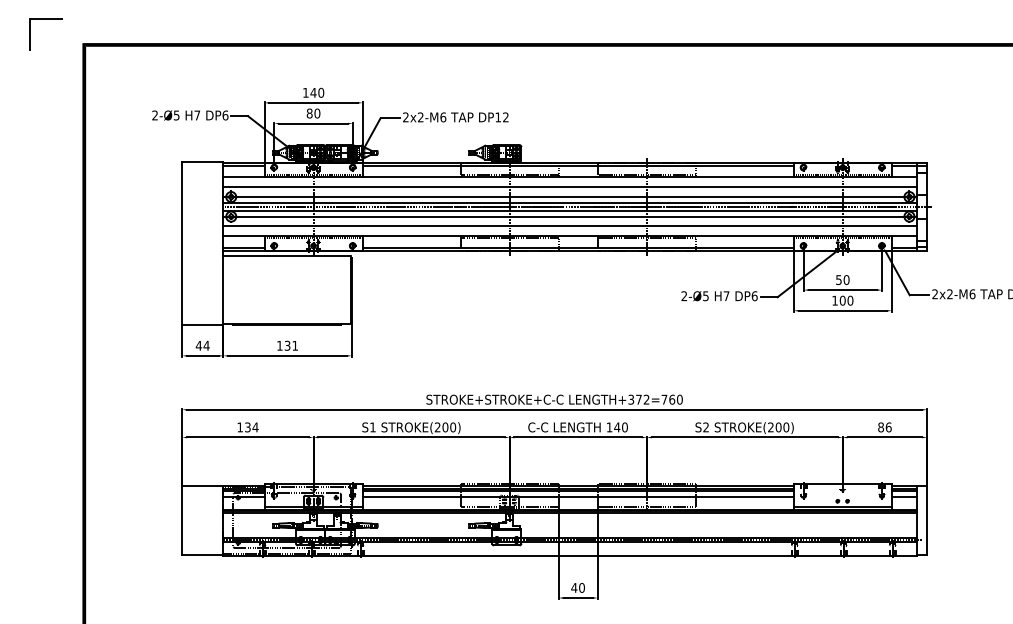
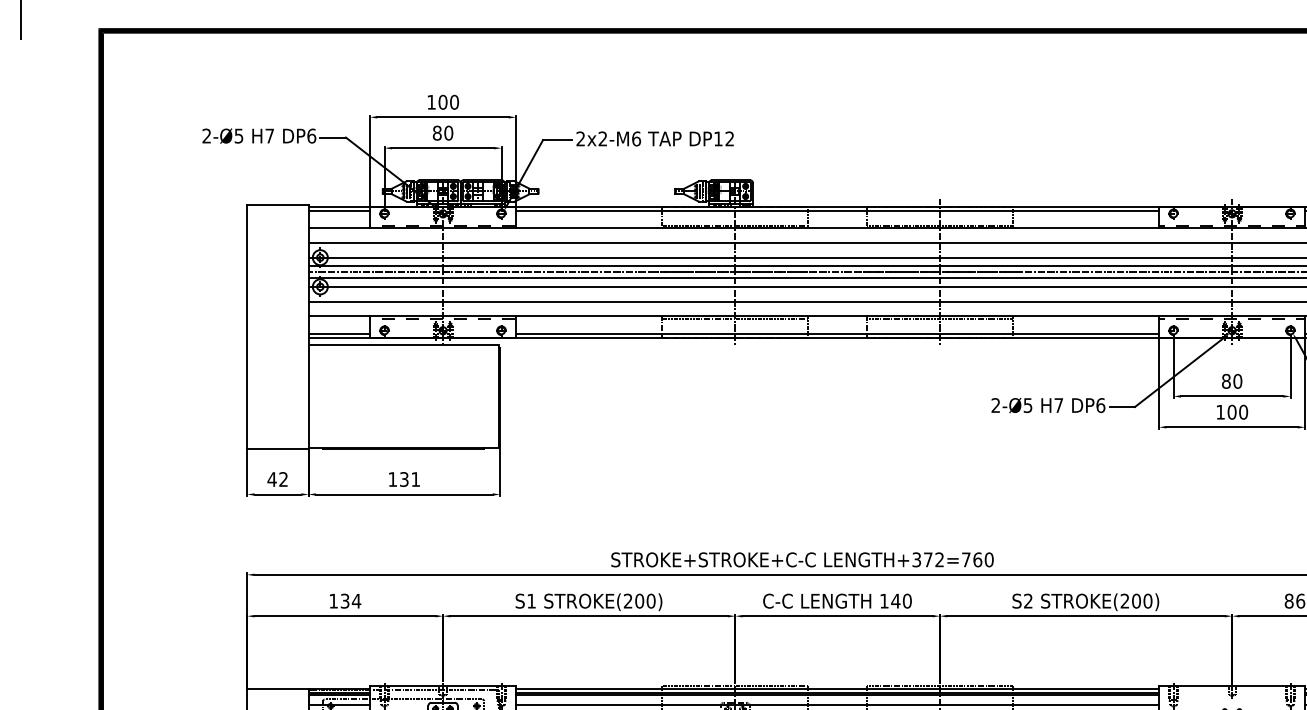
text: (313, 92) -> (442, 101), 140 -> 100
text: (838, 279) -> (1225, 380), 50 -> 80
text: (206, 345) -> (283, 479), 44 -> 42

